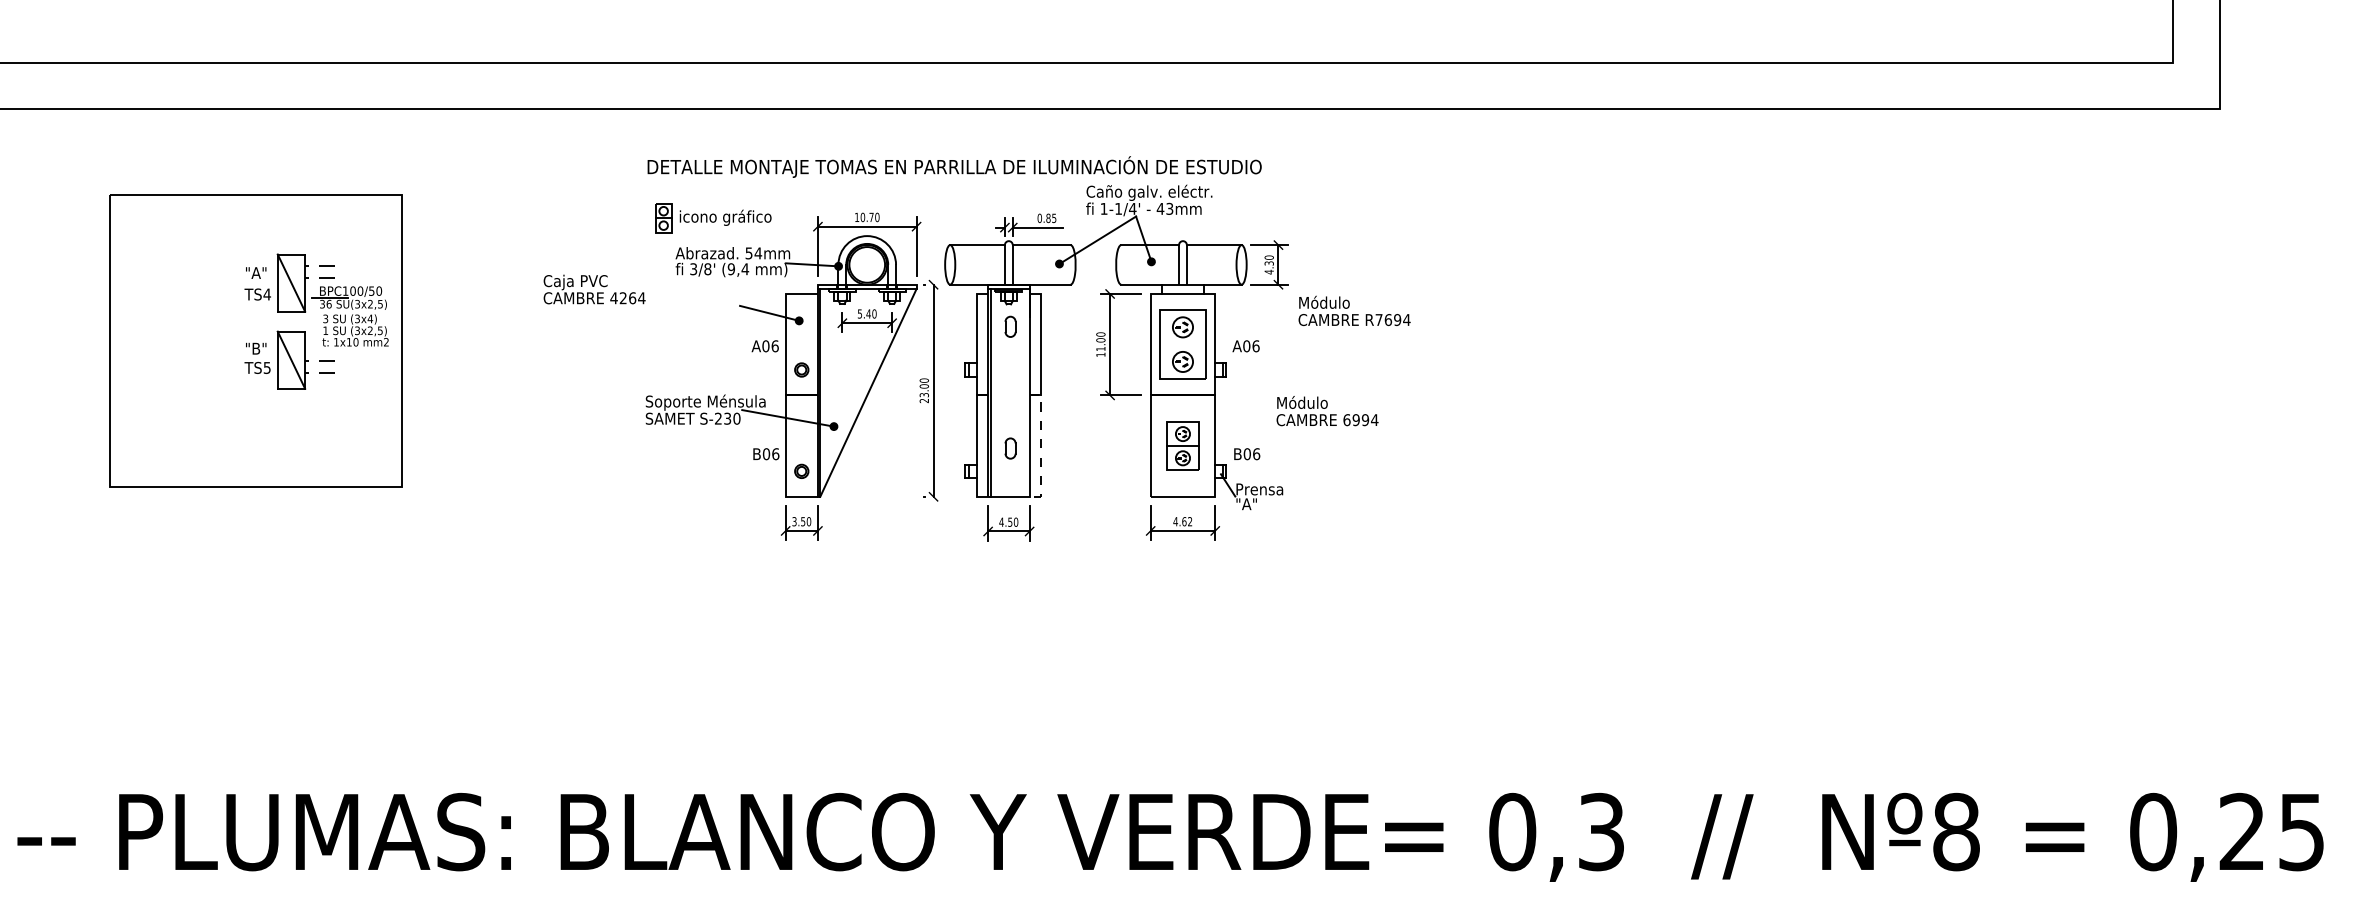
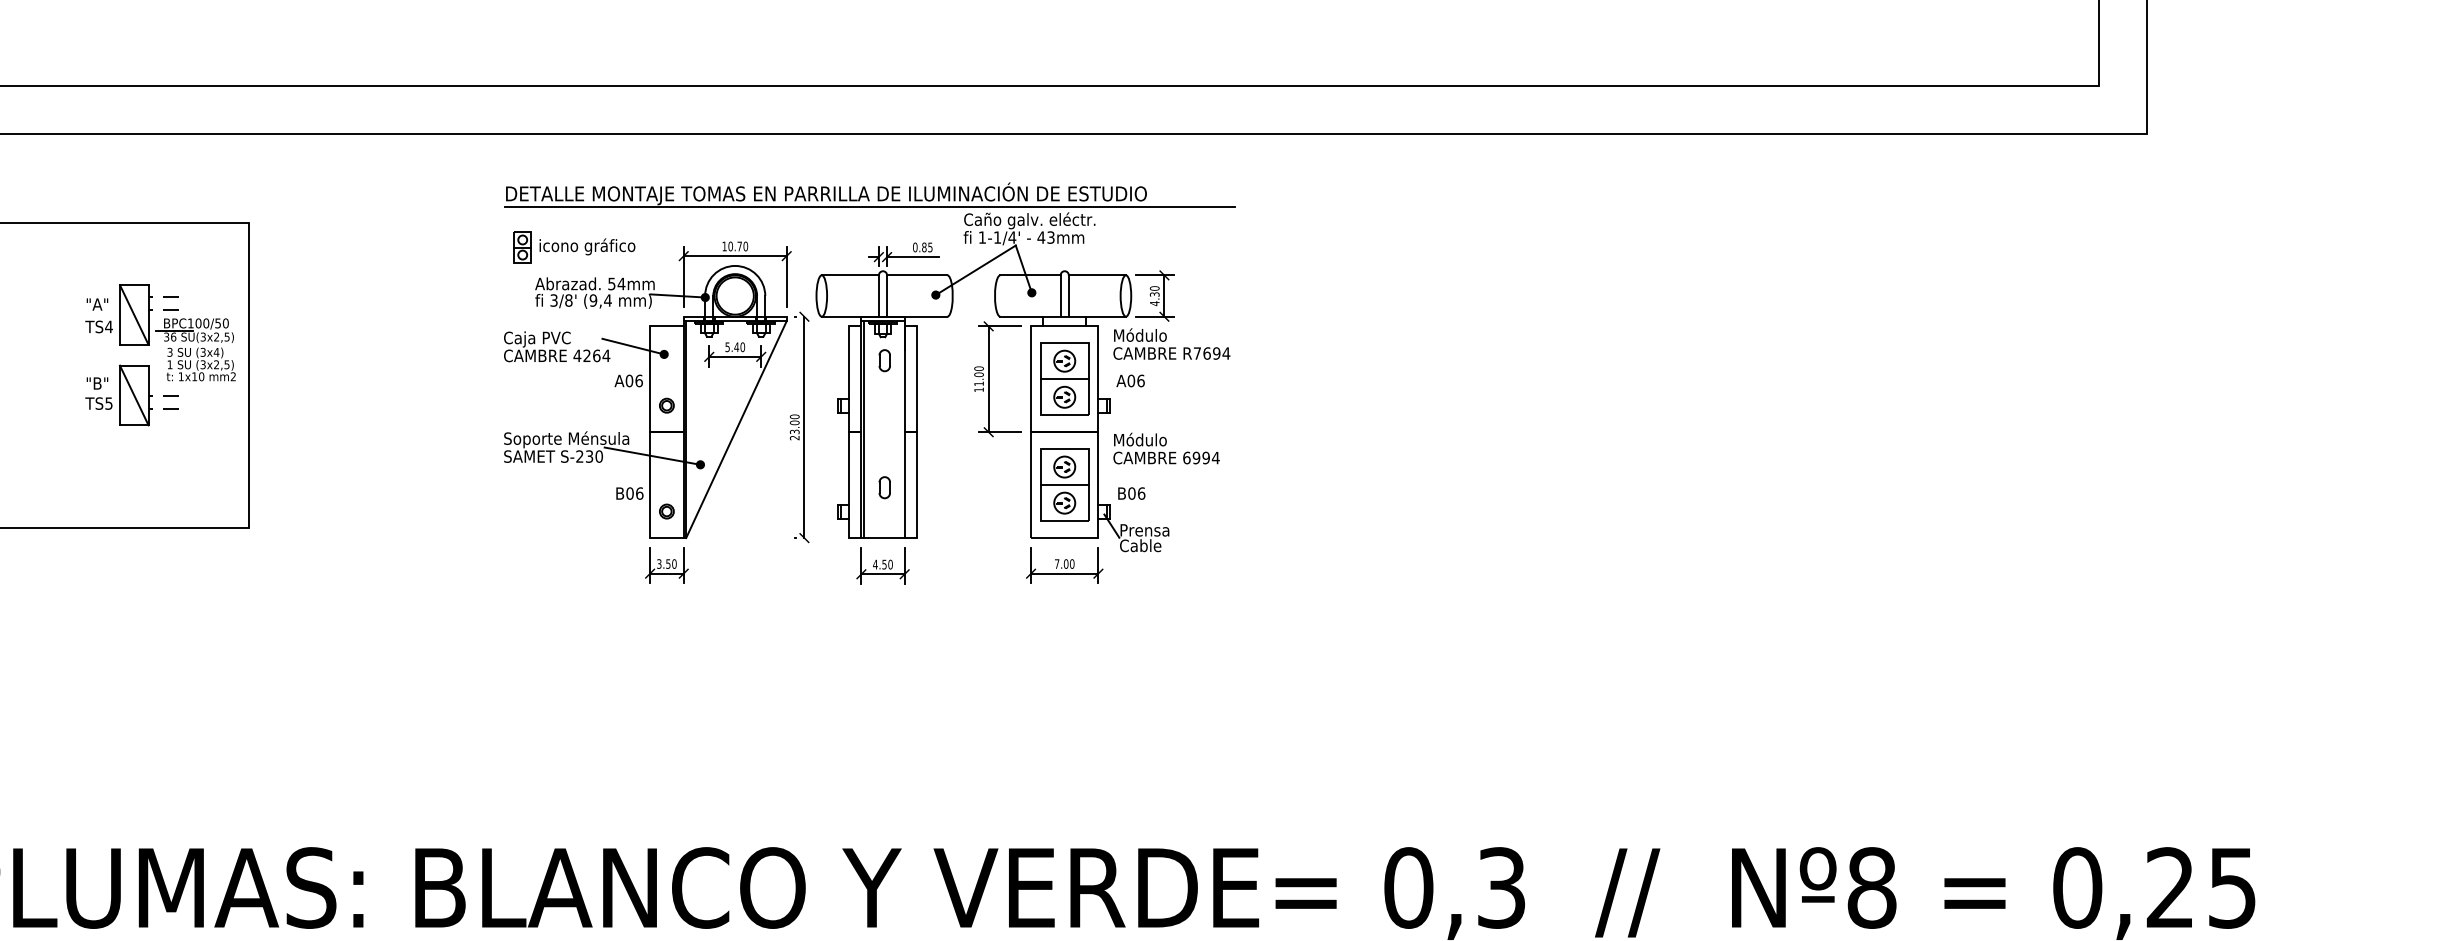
line: (996, 179) -> (870, 206), added
text: (594, 289) -> (557, 346), moved
text: (1354, 310) -> (1171, 343), moved
line: (1182, 344) -> (1064, 379), added
text: (1327, 411) -> (1166, 449), moved
line: (1041, 446) -> (917, 485), dashed -> solid
part: (1182, 446) -> (1064, 485), size x1.43
text: (1255, 503) -> (1140, 545), "A" -> Cable
text: (1182, 521) -> (1064, 563), 4.62 -> 7.00

